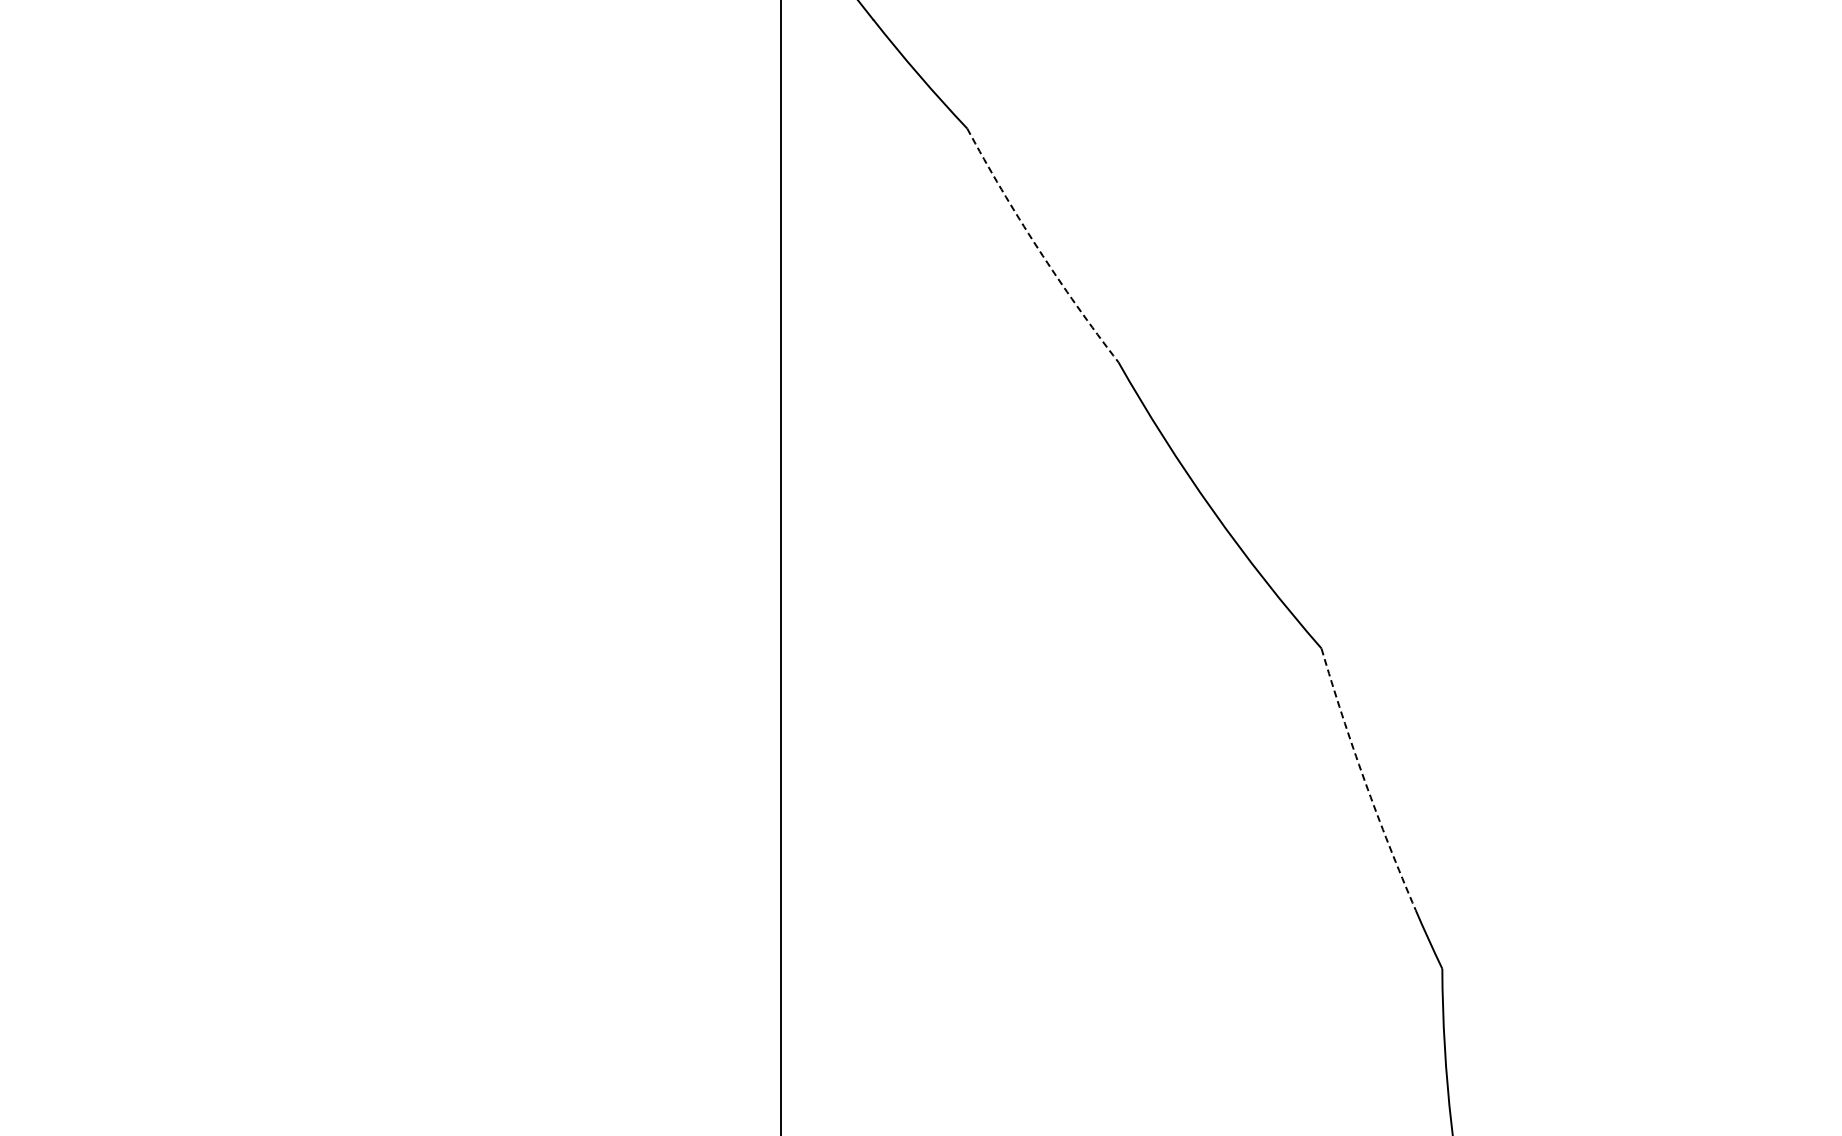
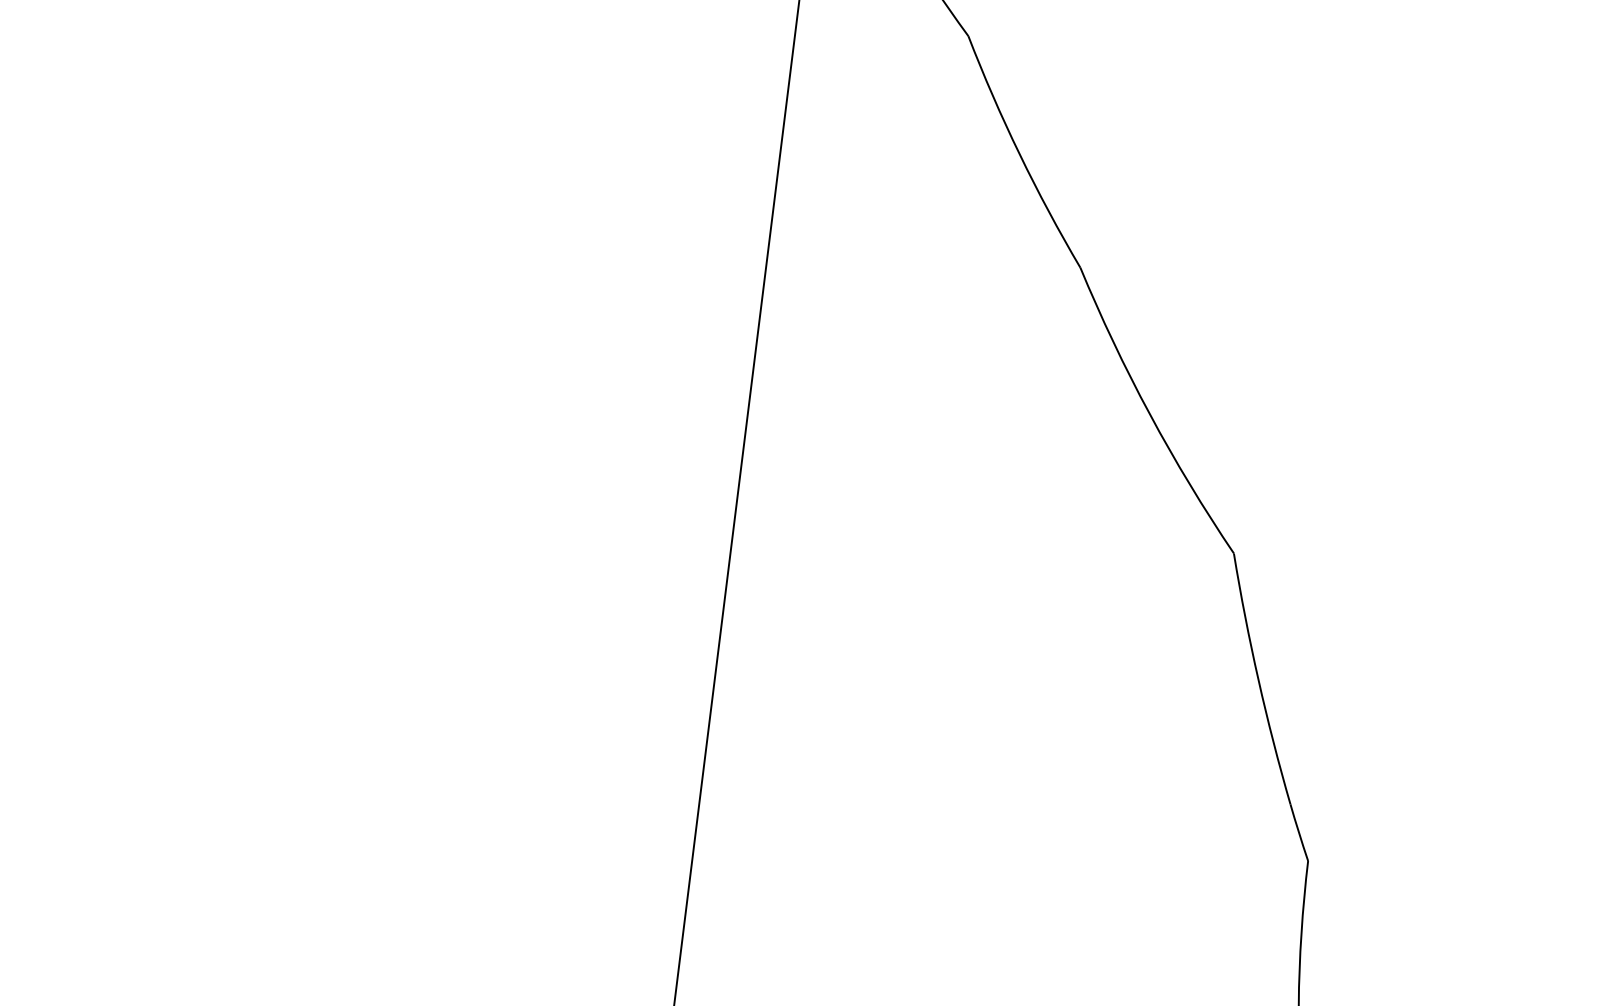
arc: (1038, 248) -> (1020, 154), dashed -> solid
arc: (1364, 780) -> (1258, 679), dashed -> solid

